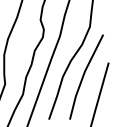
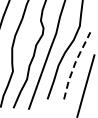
line: (83, 75) -> (74, 64), solid -> dashed

